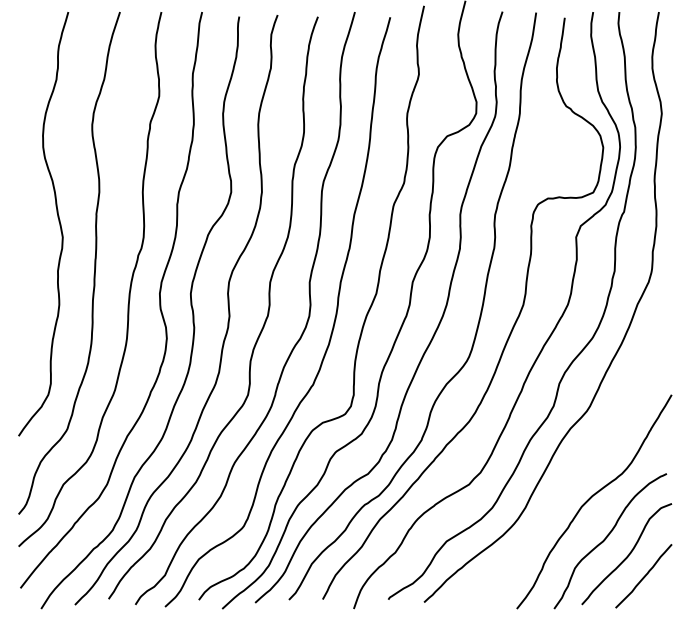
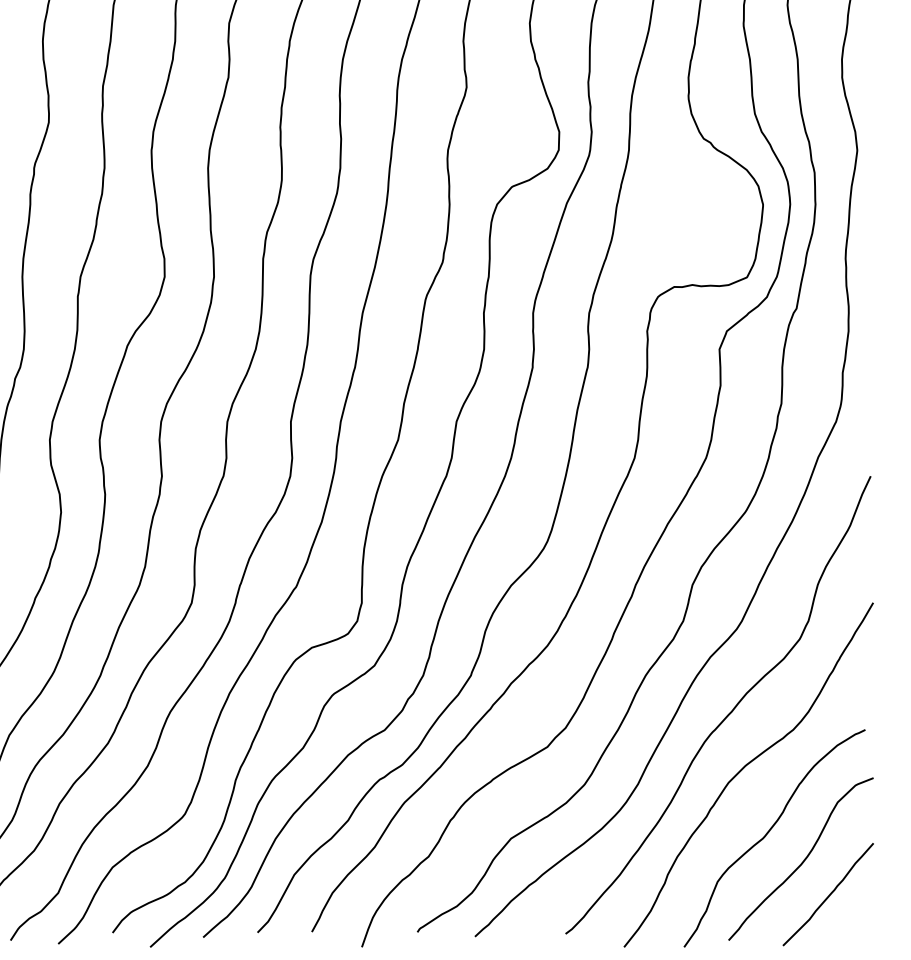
curve: (581, 463) -> (728, 713), added

